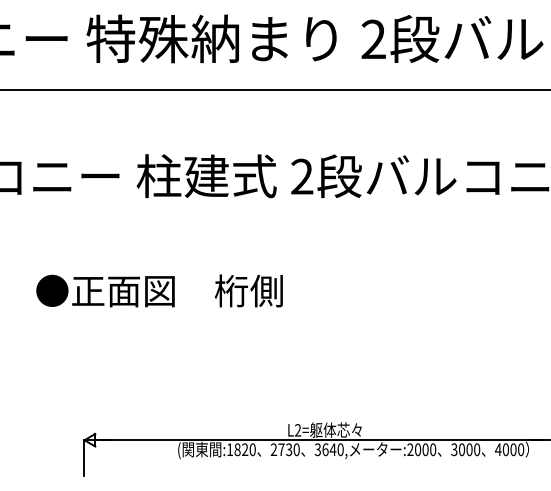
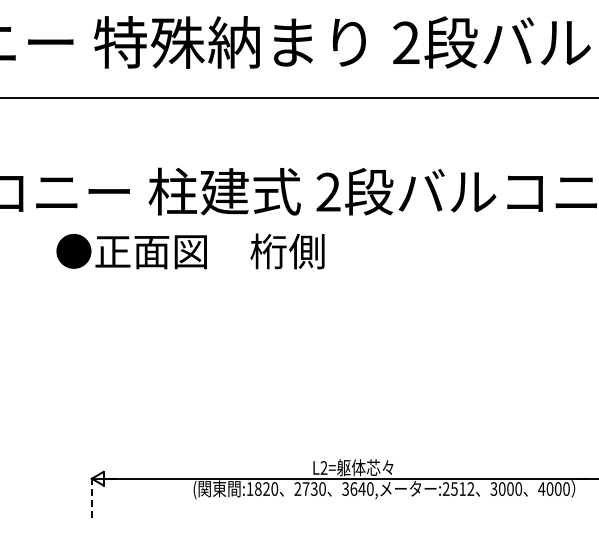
text: (159, 291) -> (190, 251), moved
text: (425, 449) -> (462, 488), :2000 -> :2512
line: (84, 458) -> (91, 498), solid -> dashed

